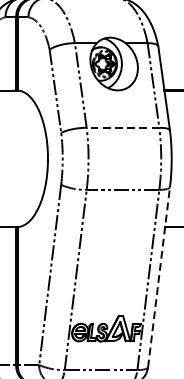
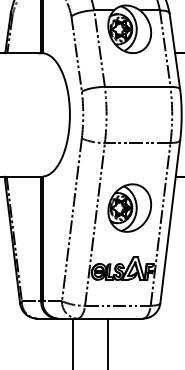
line: (122, 127) -> (137, 86), dashed -> solid
part: (113, 261) -> (129, 207), added
line: (159, 276) -> (170, 221), dashed -> solid

